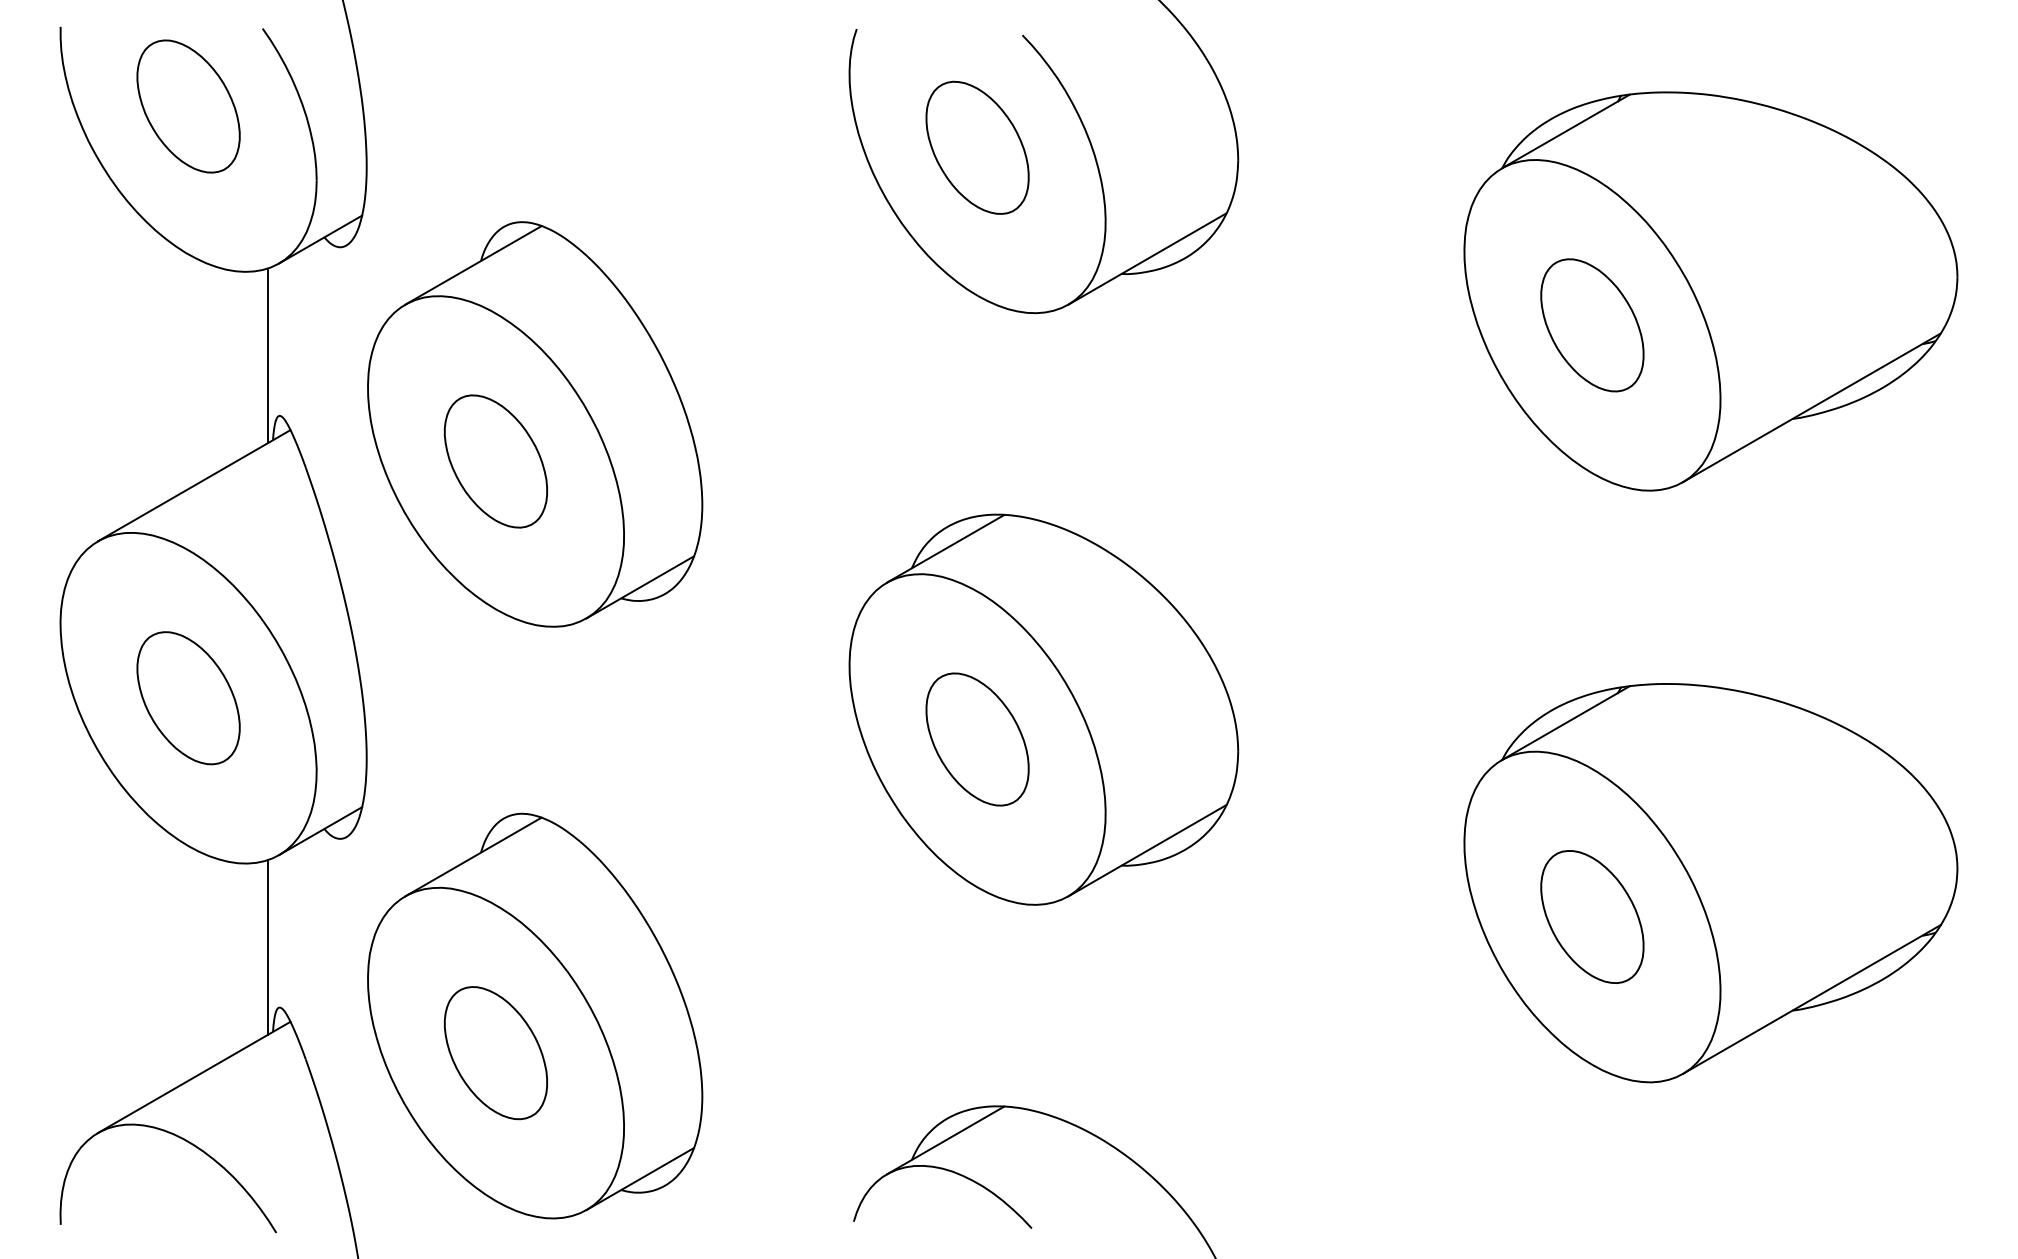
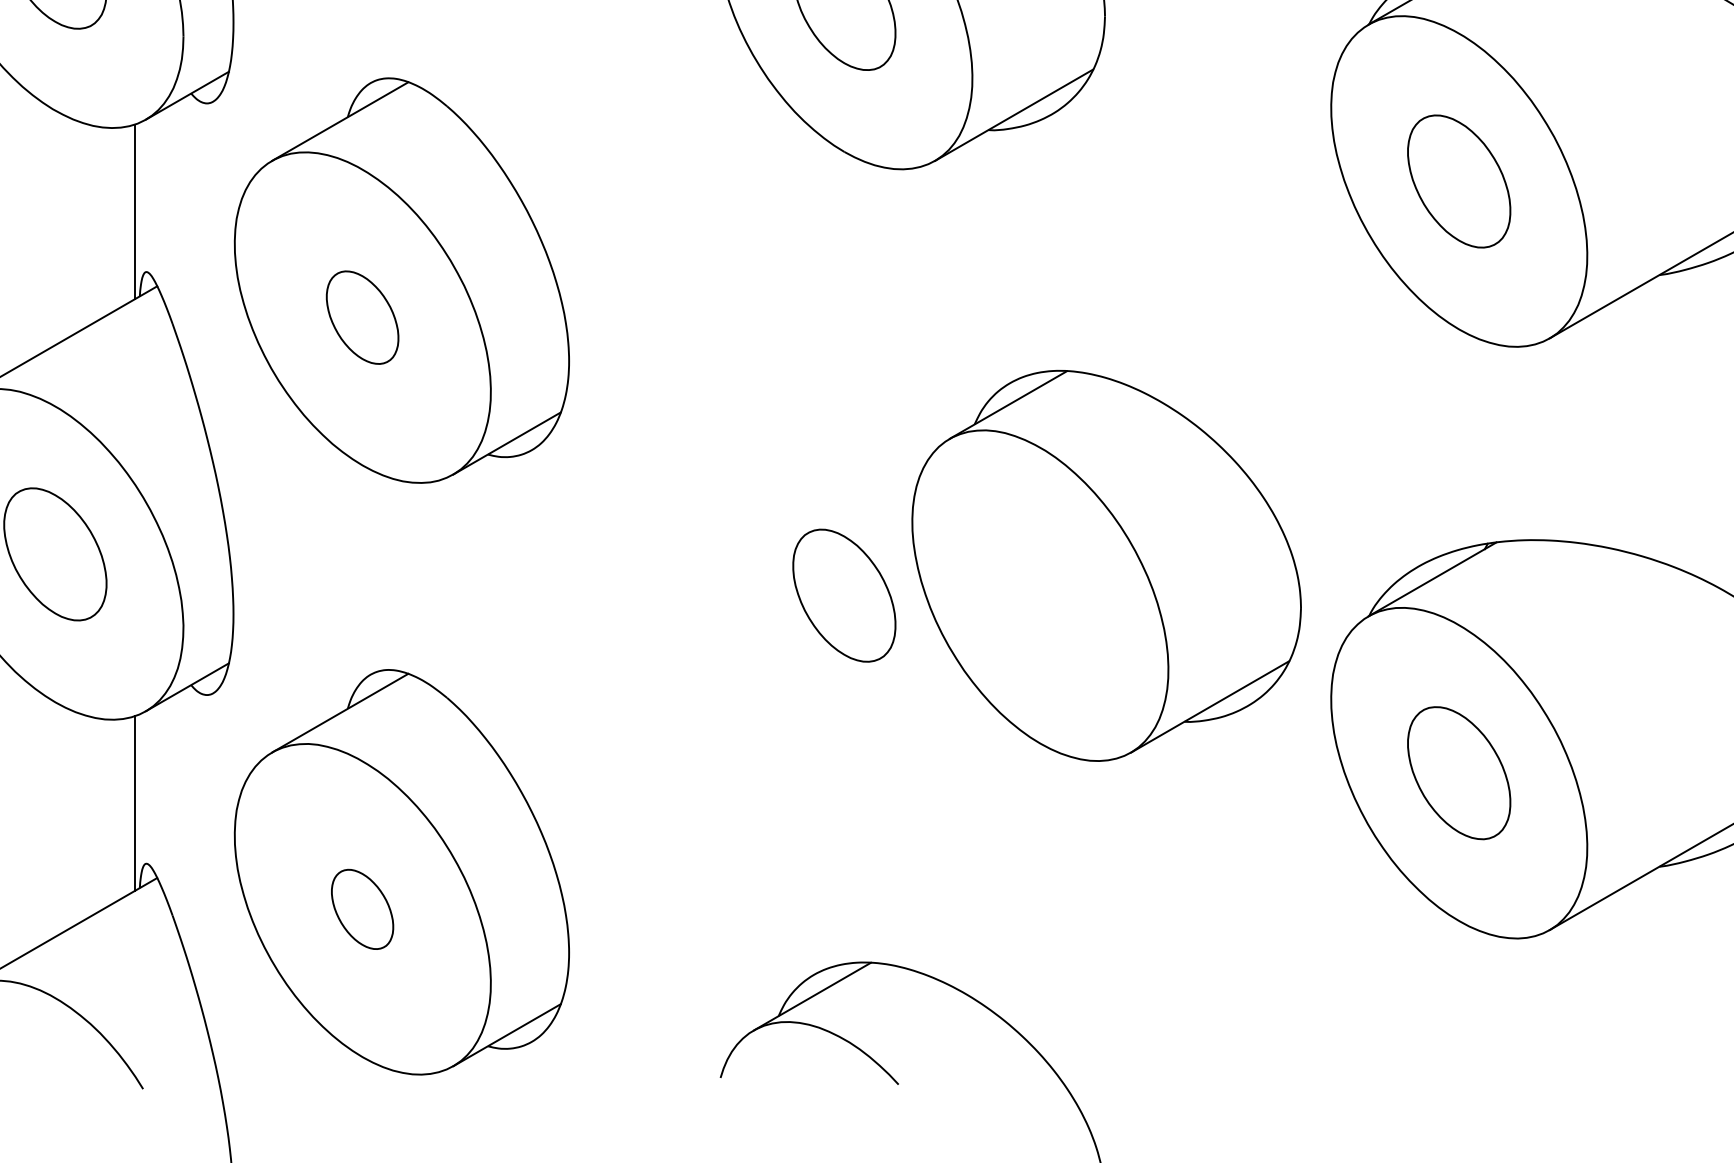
part: (495, 461) -> (362, 317), size x0.7
part: (1043, 709) -> (1106, 565), moved
part: (495, 1053) -> (362, 909), size x0.6

